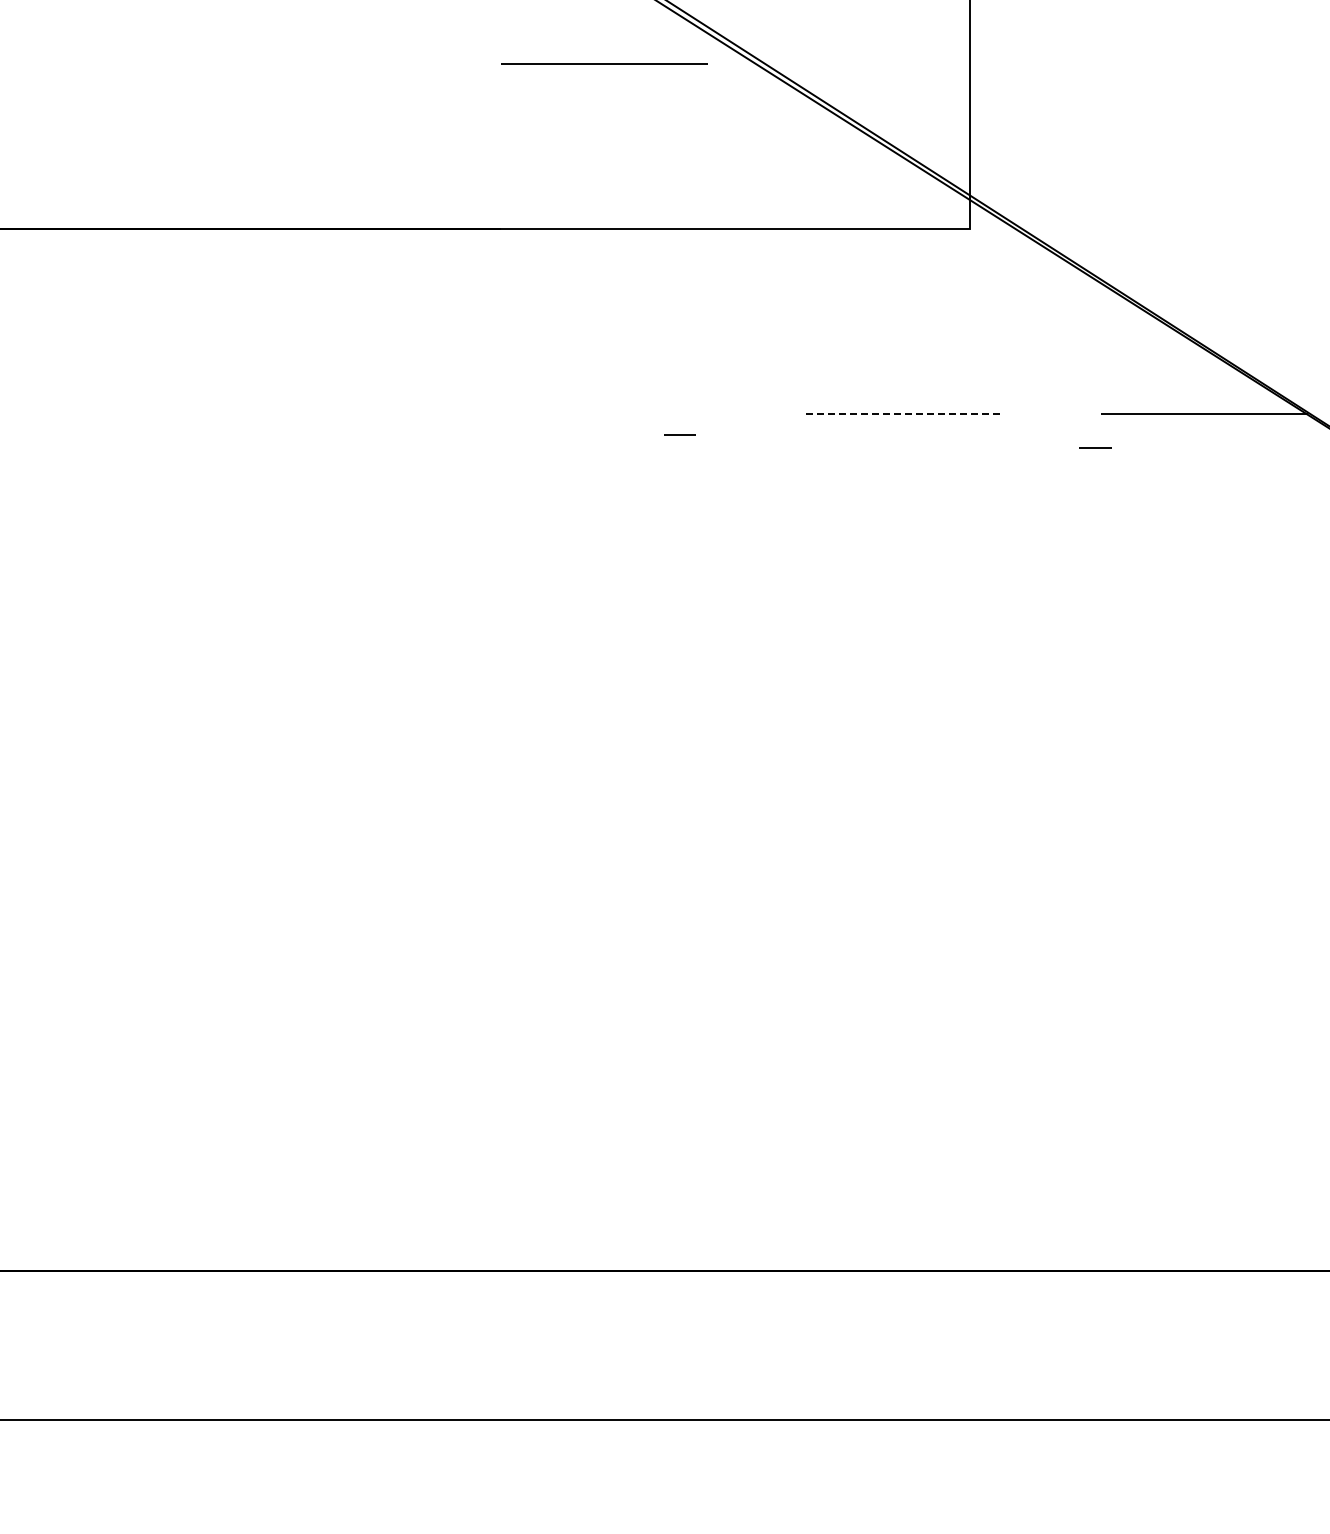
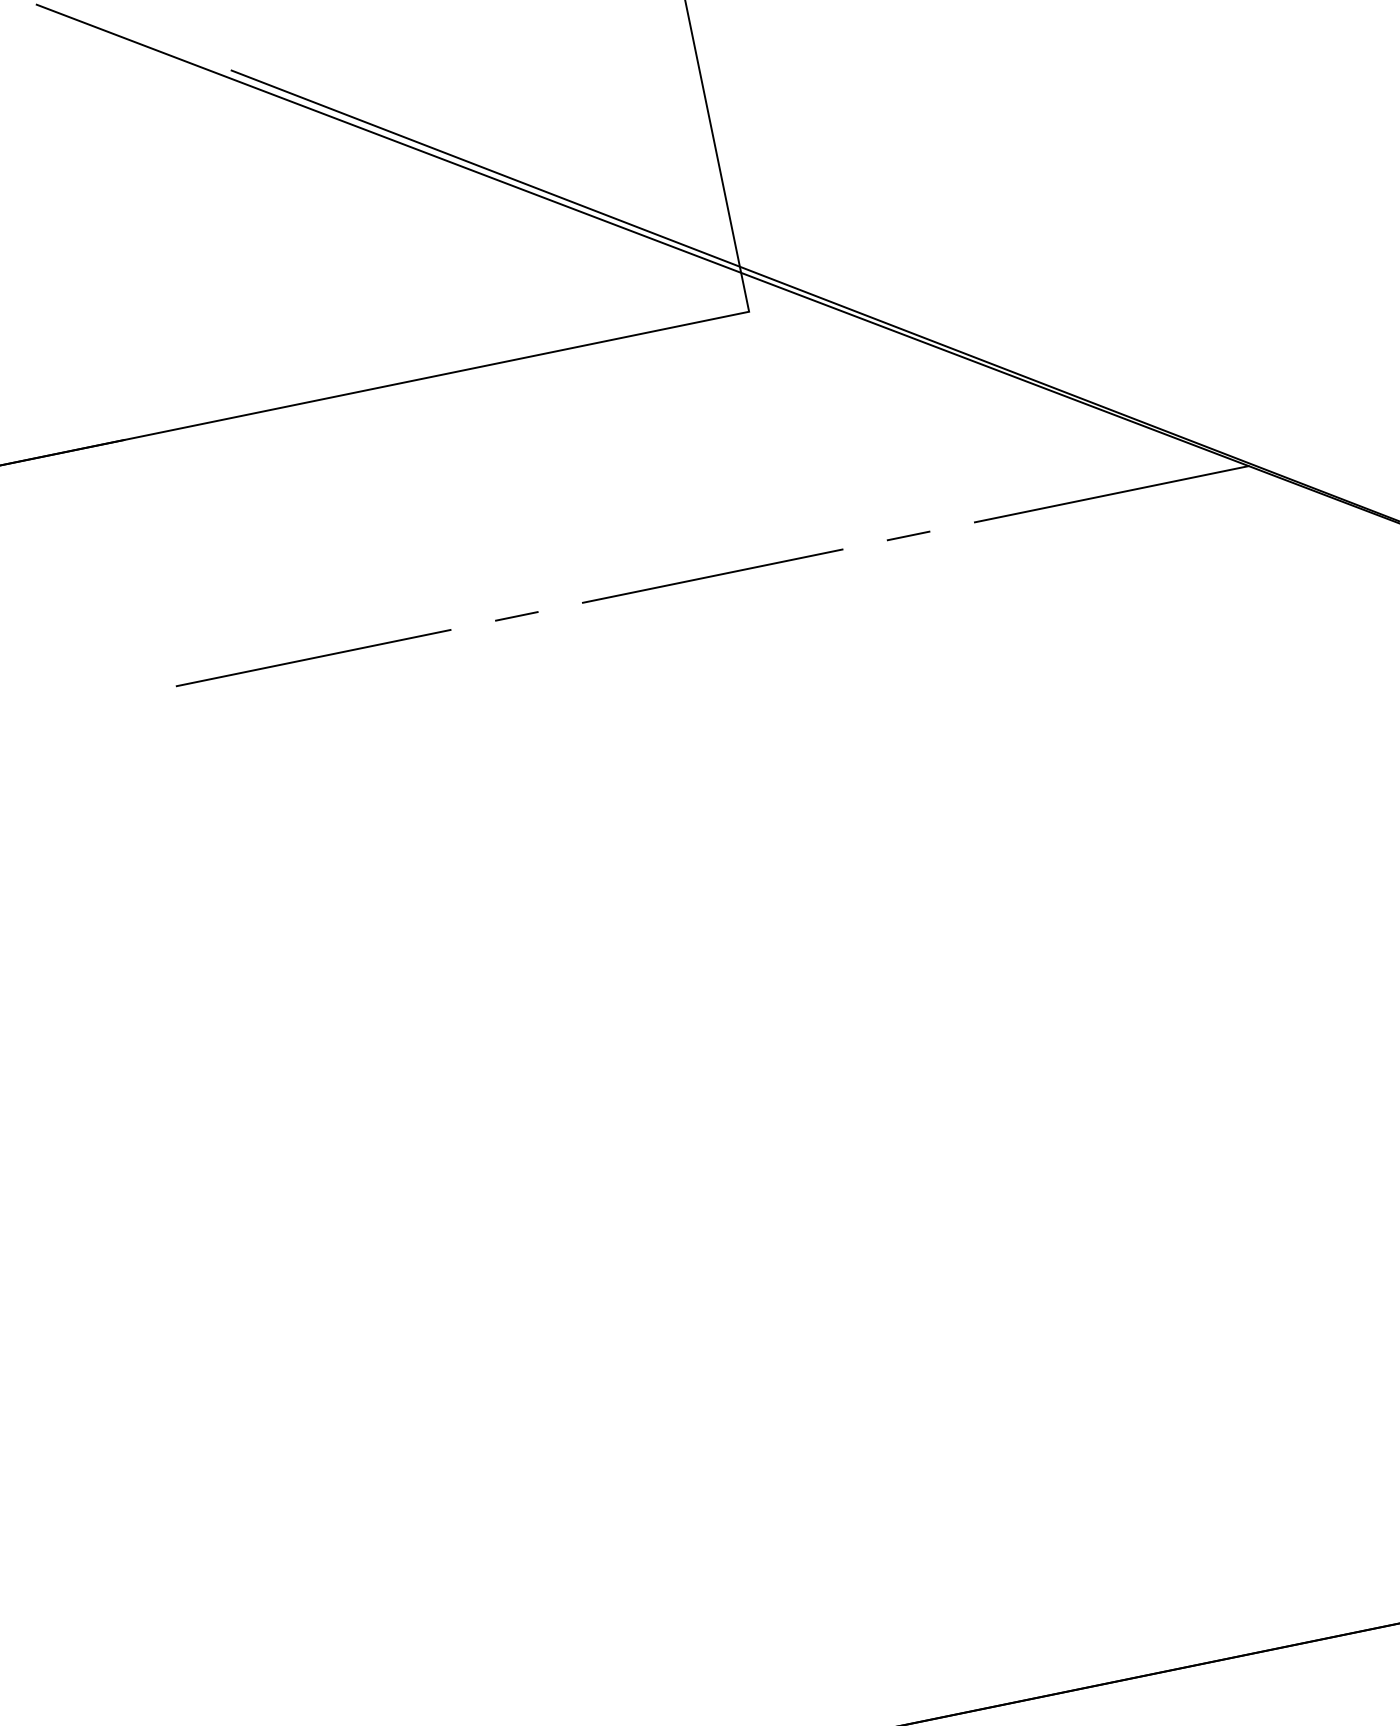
line: (604, 63) -> (313, 656), moved
line: (904, 414) -> (713, 576), dashed -> solid
line: (679, 434) -> (515, 615), moved
line: (1095, 447) -> (908, 534), moved

